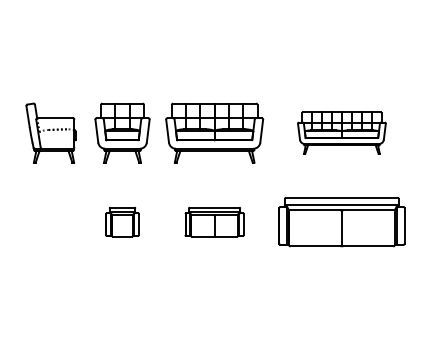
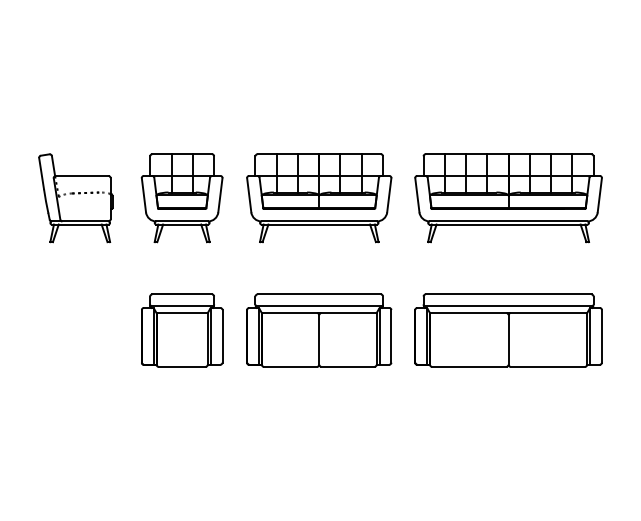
part: (341, 132) -> (508, 197), size x1.43
part: (122, 222) -> (182, 331), size x1.67
part: (214, 222) -> (319, 331), size x1.67

